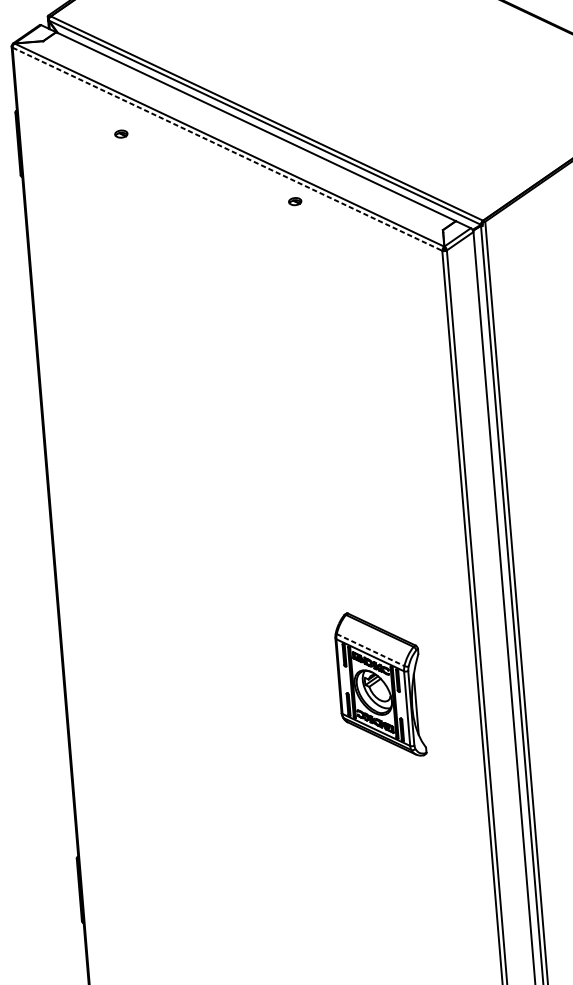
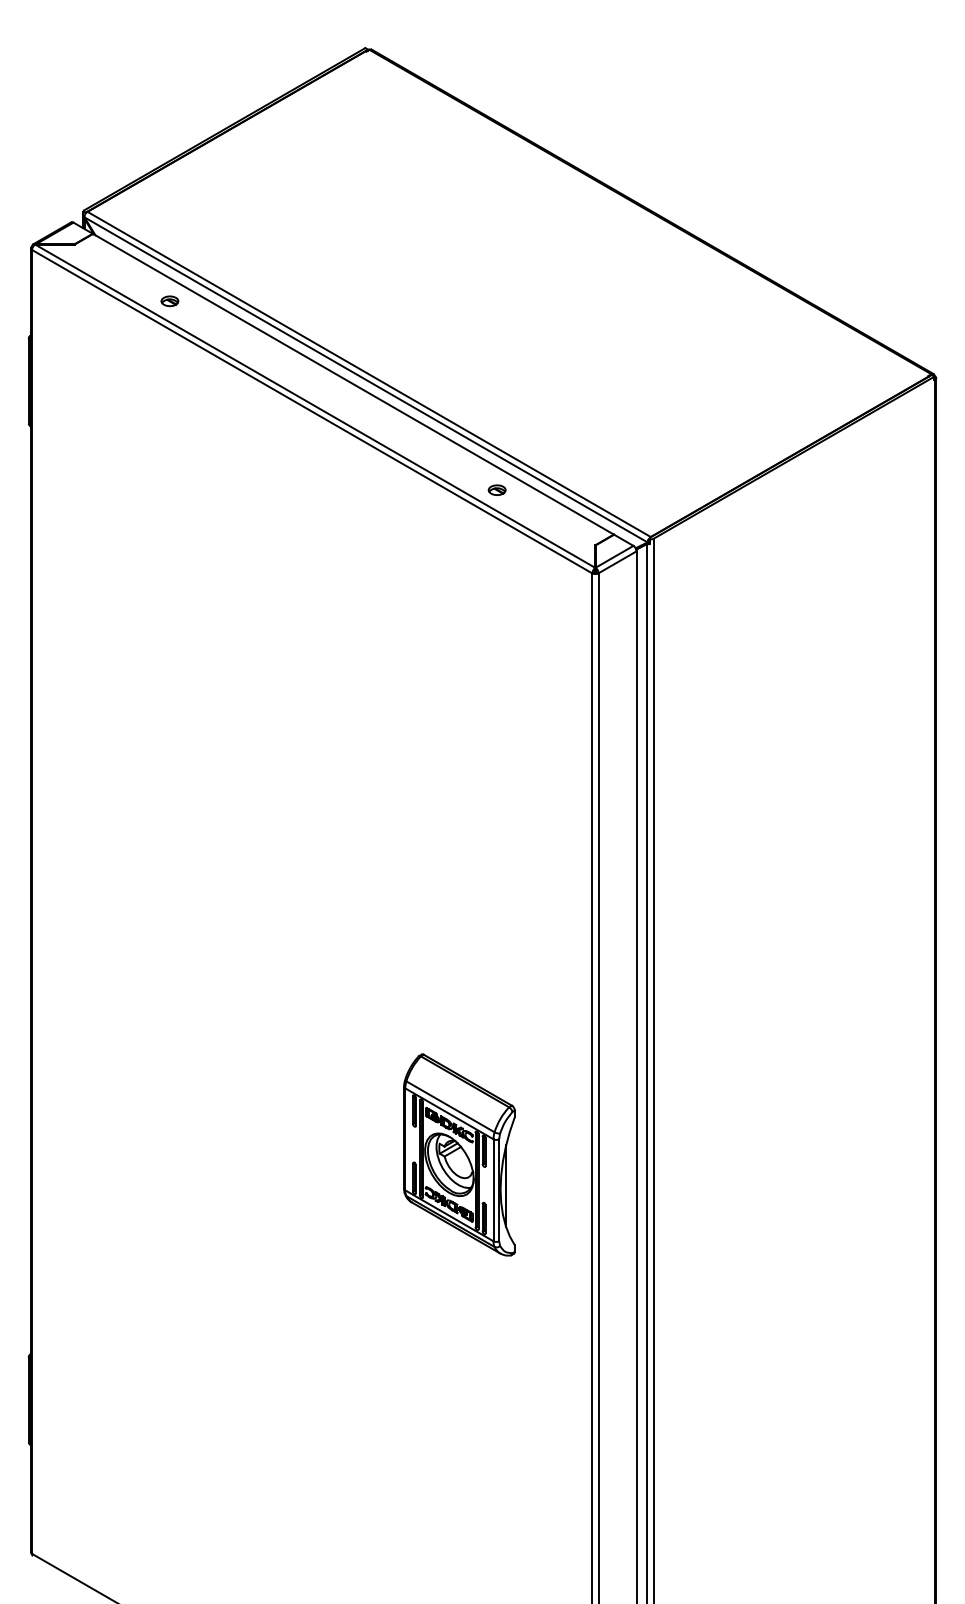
part: (121, 134) -> (169, 301), moved
line: (227, 149) -> (312, 411), dashed -> solid
part: (294, 201) -> (496, 489), moved
line: (370, 649) -> (450, 1106), dashed -> solid

